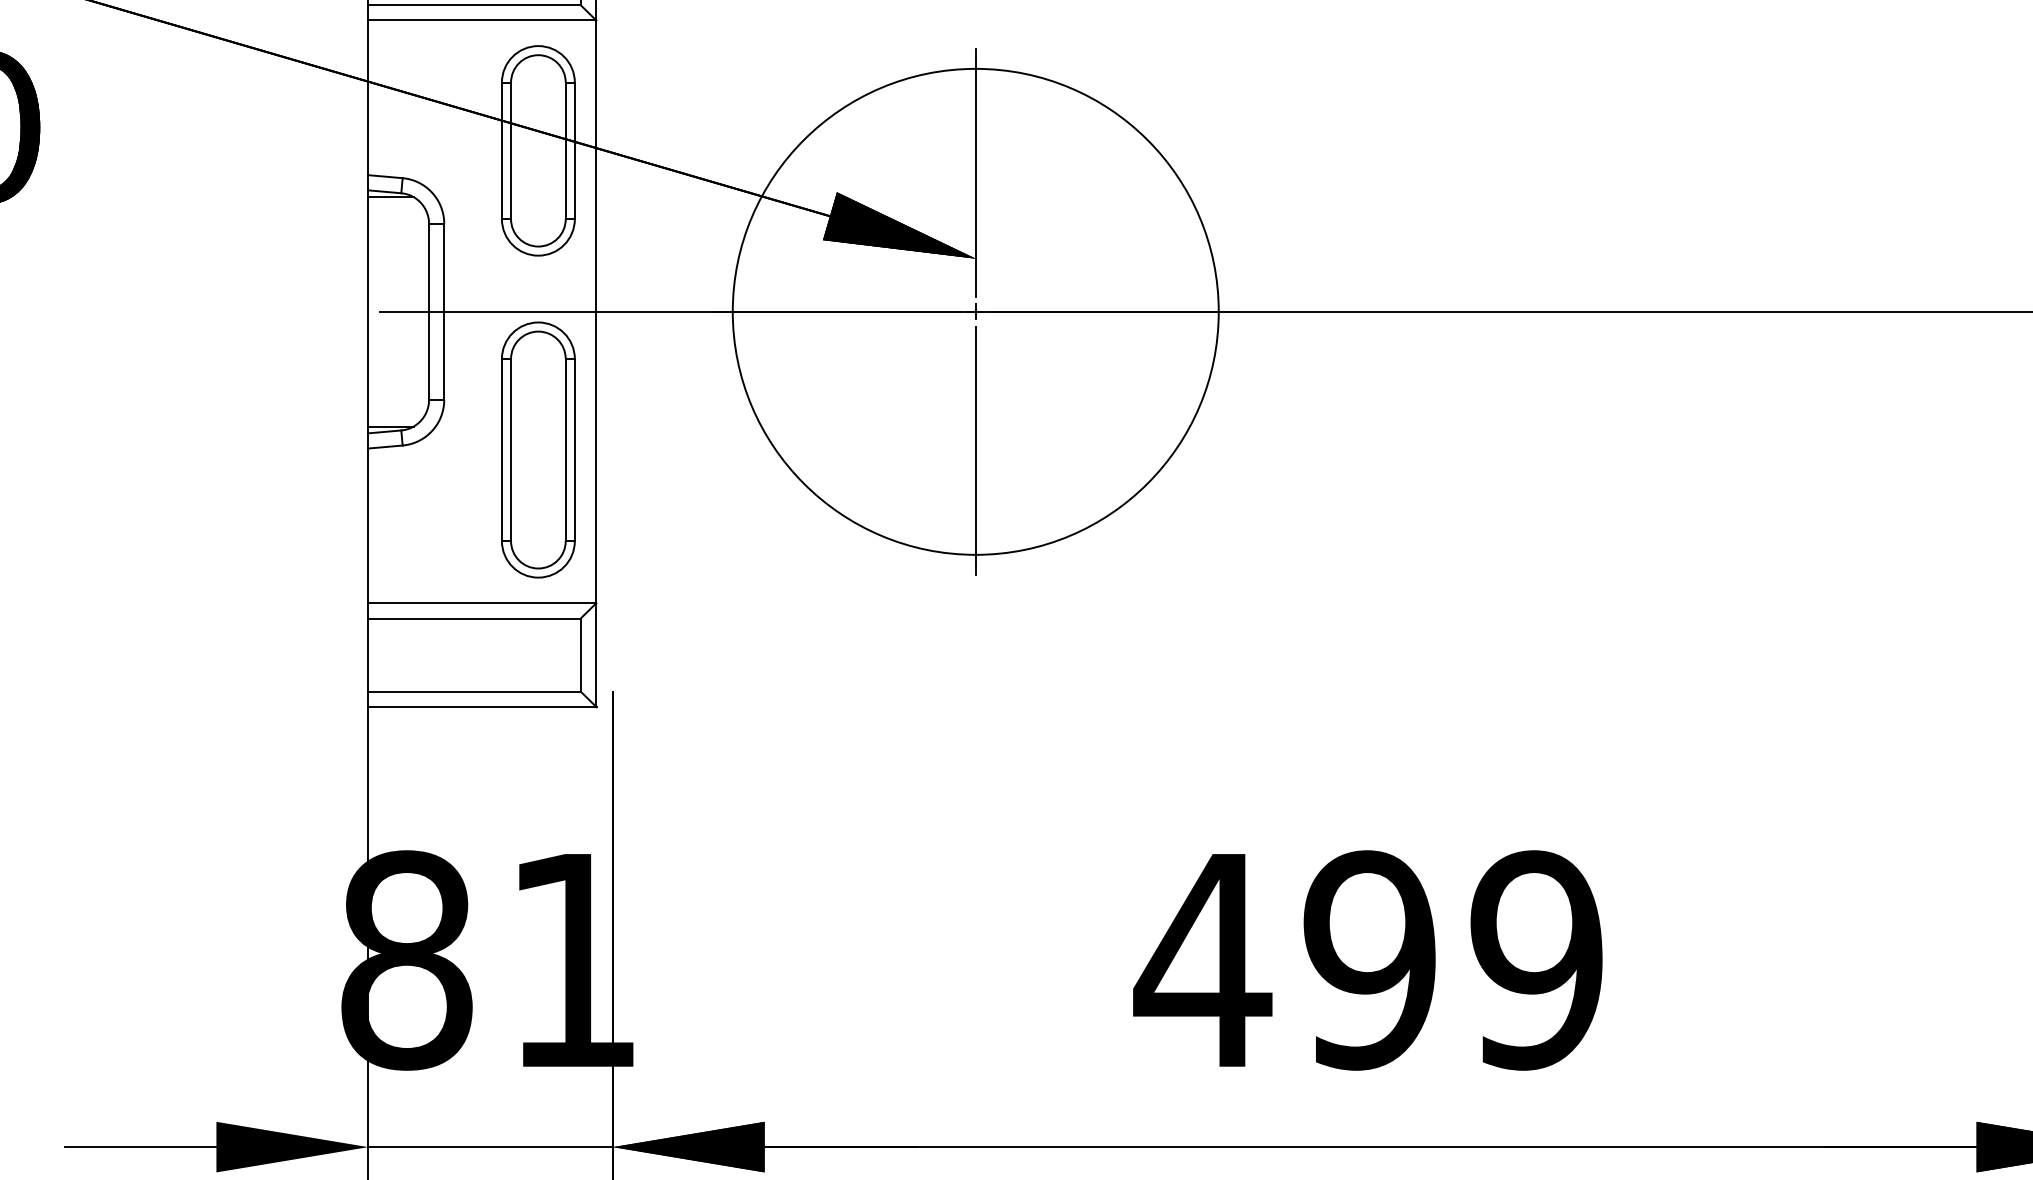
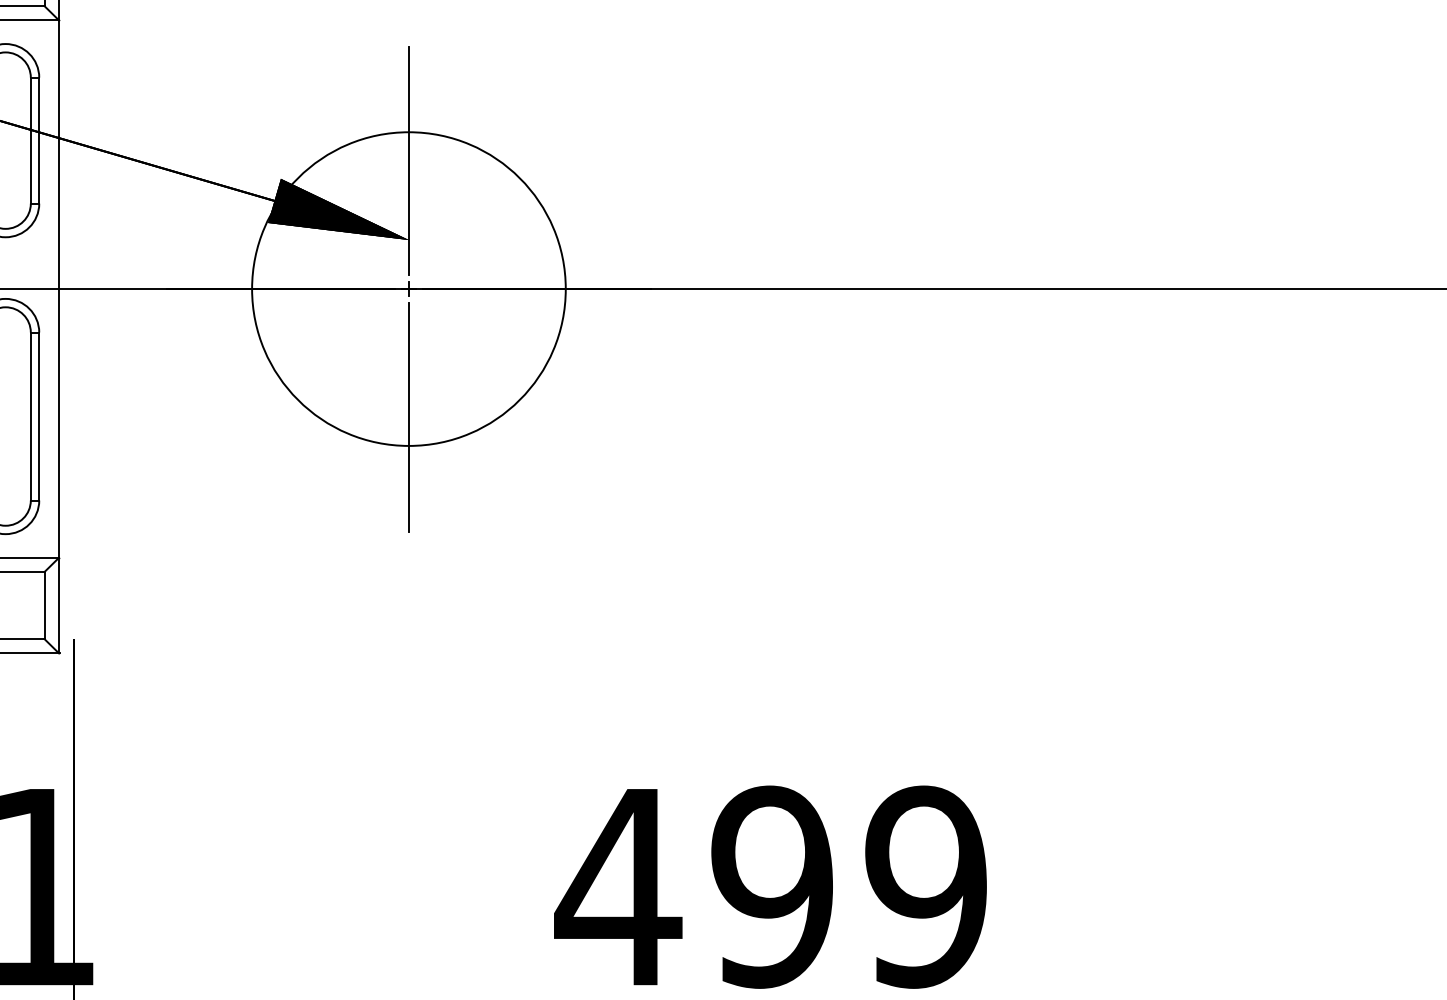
circle: (975, 311) -> (408, 288), size x0.7

